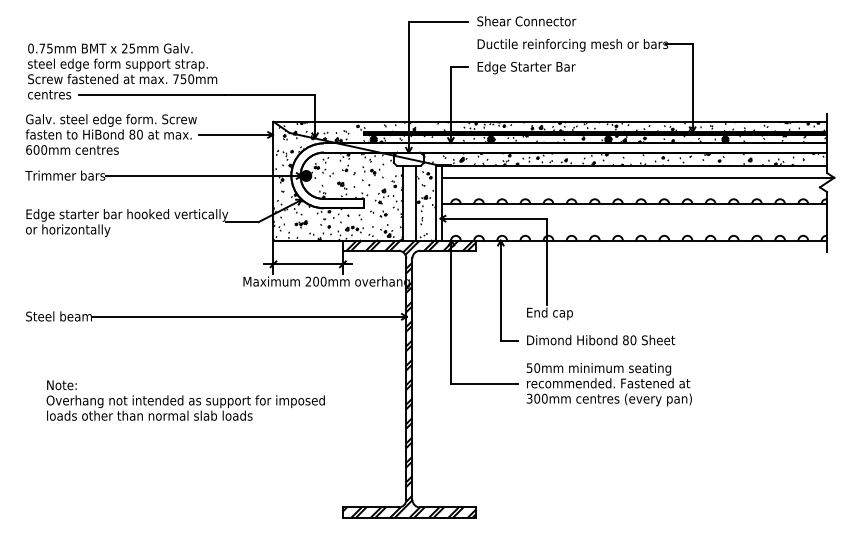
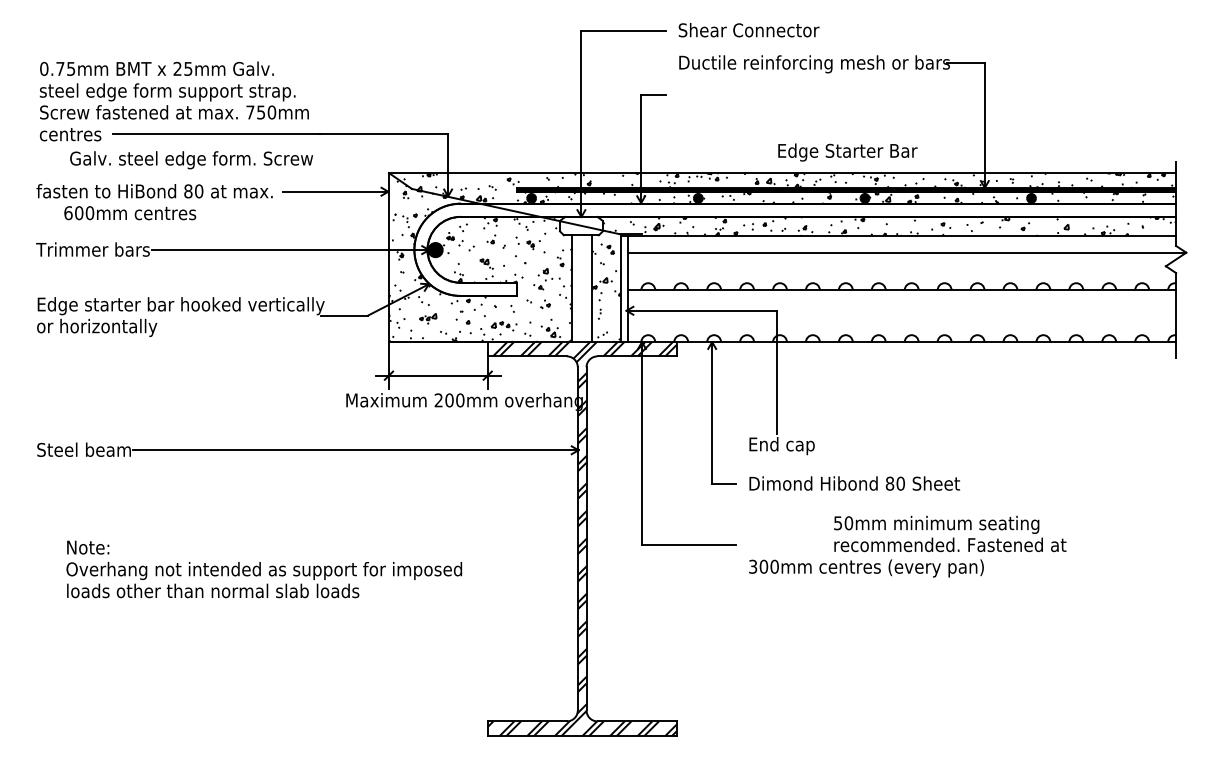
text: (526, 67) -> (847, 152), moved
text: (111, 120) -> (191, 160), moved
text: (72, 150) -> (130, 213), moved
text: (608, 375) -> (950, 533), moved

